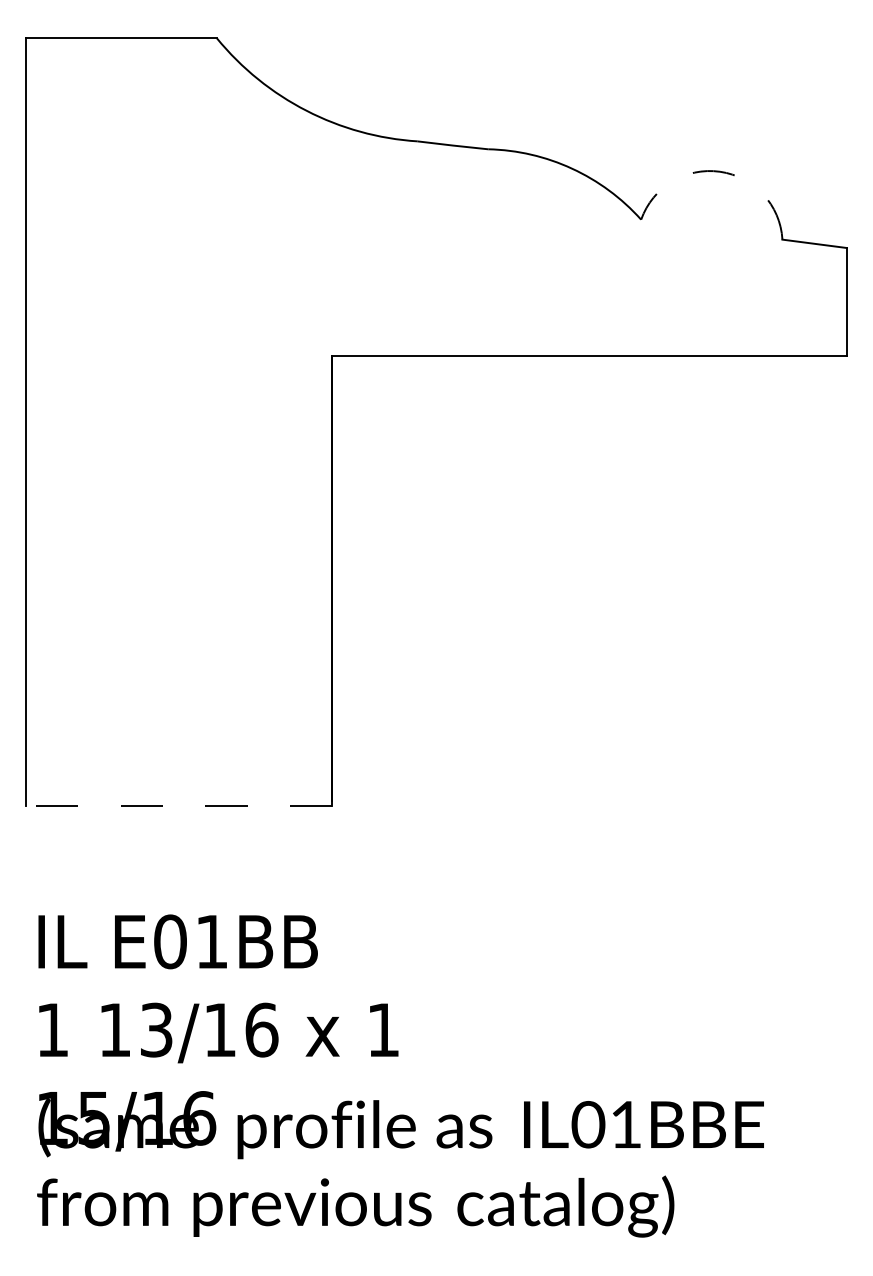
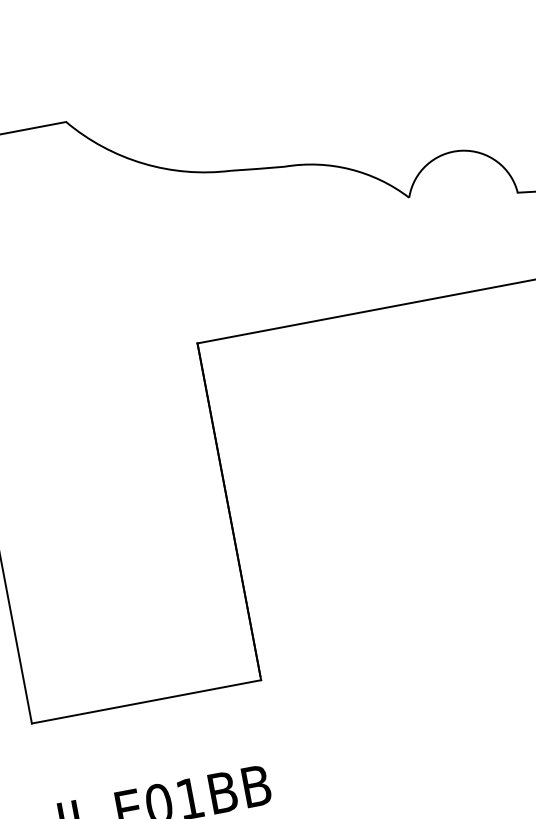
arc: (719, 171) -> (461, 150), dashed -> solid
line: (178, 806) -> (146, 702), dashed -> solid

